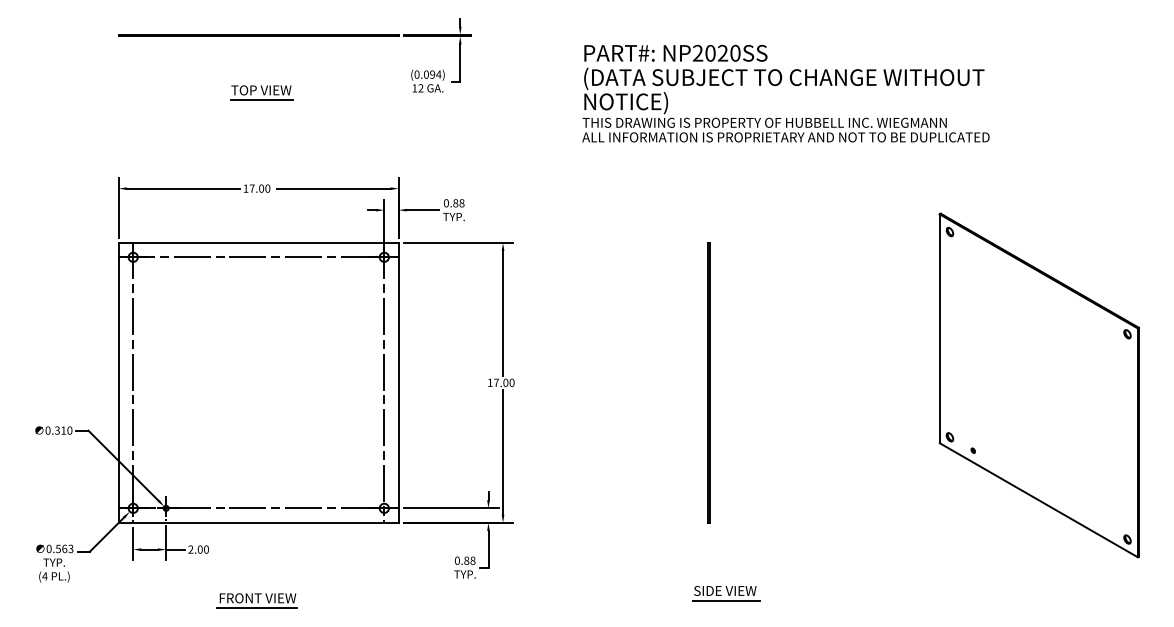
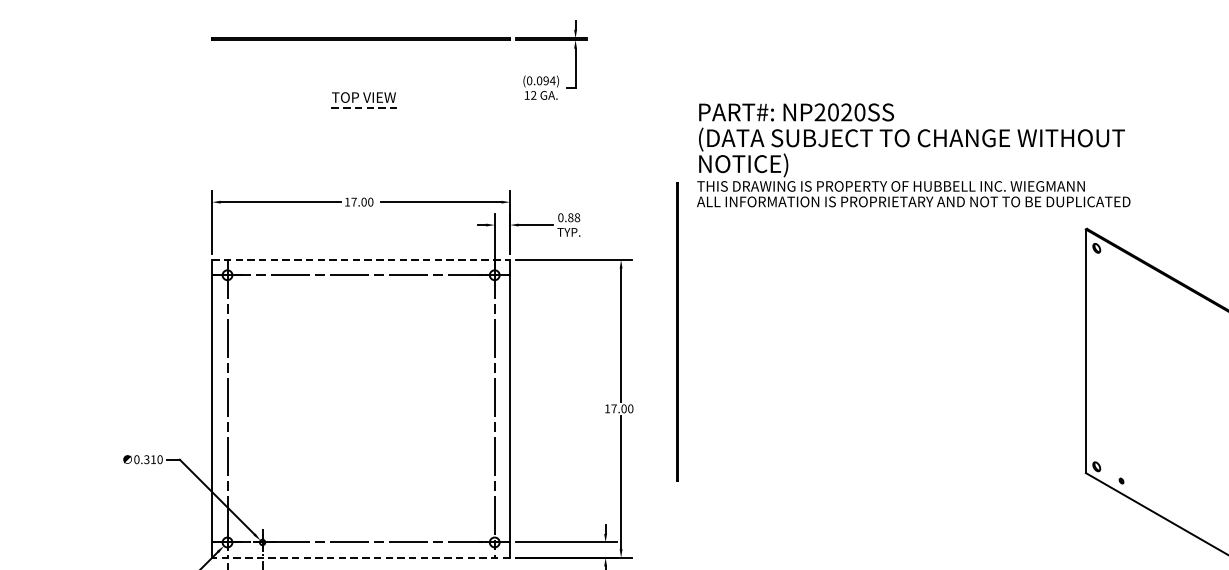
text: (785, 93) -> (913, 155), moved
line: (262, 100) -> (365, 108), solid -> dashed
line: (258, 242) -> (360, 259), solid -> dashed
line: (708, 382) -> (676, 331), moved
line: (258, 522) -> (360, 557), solid -> dashed

